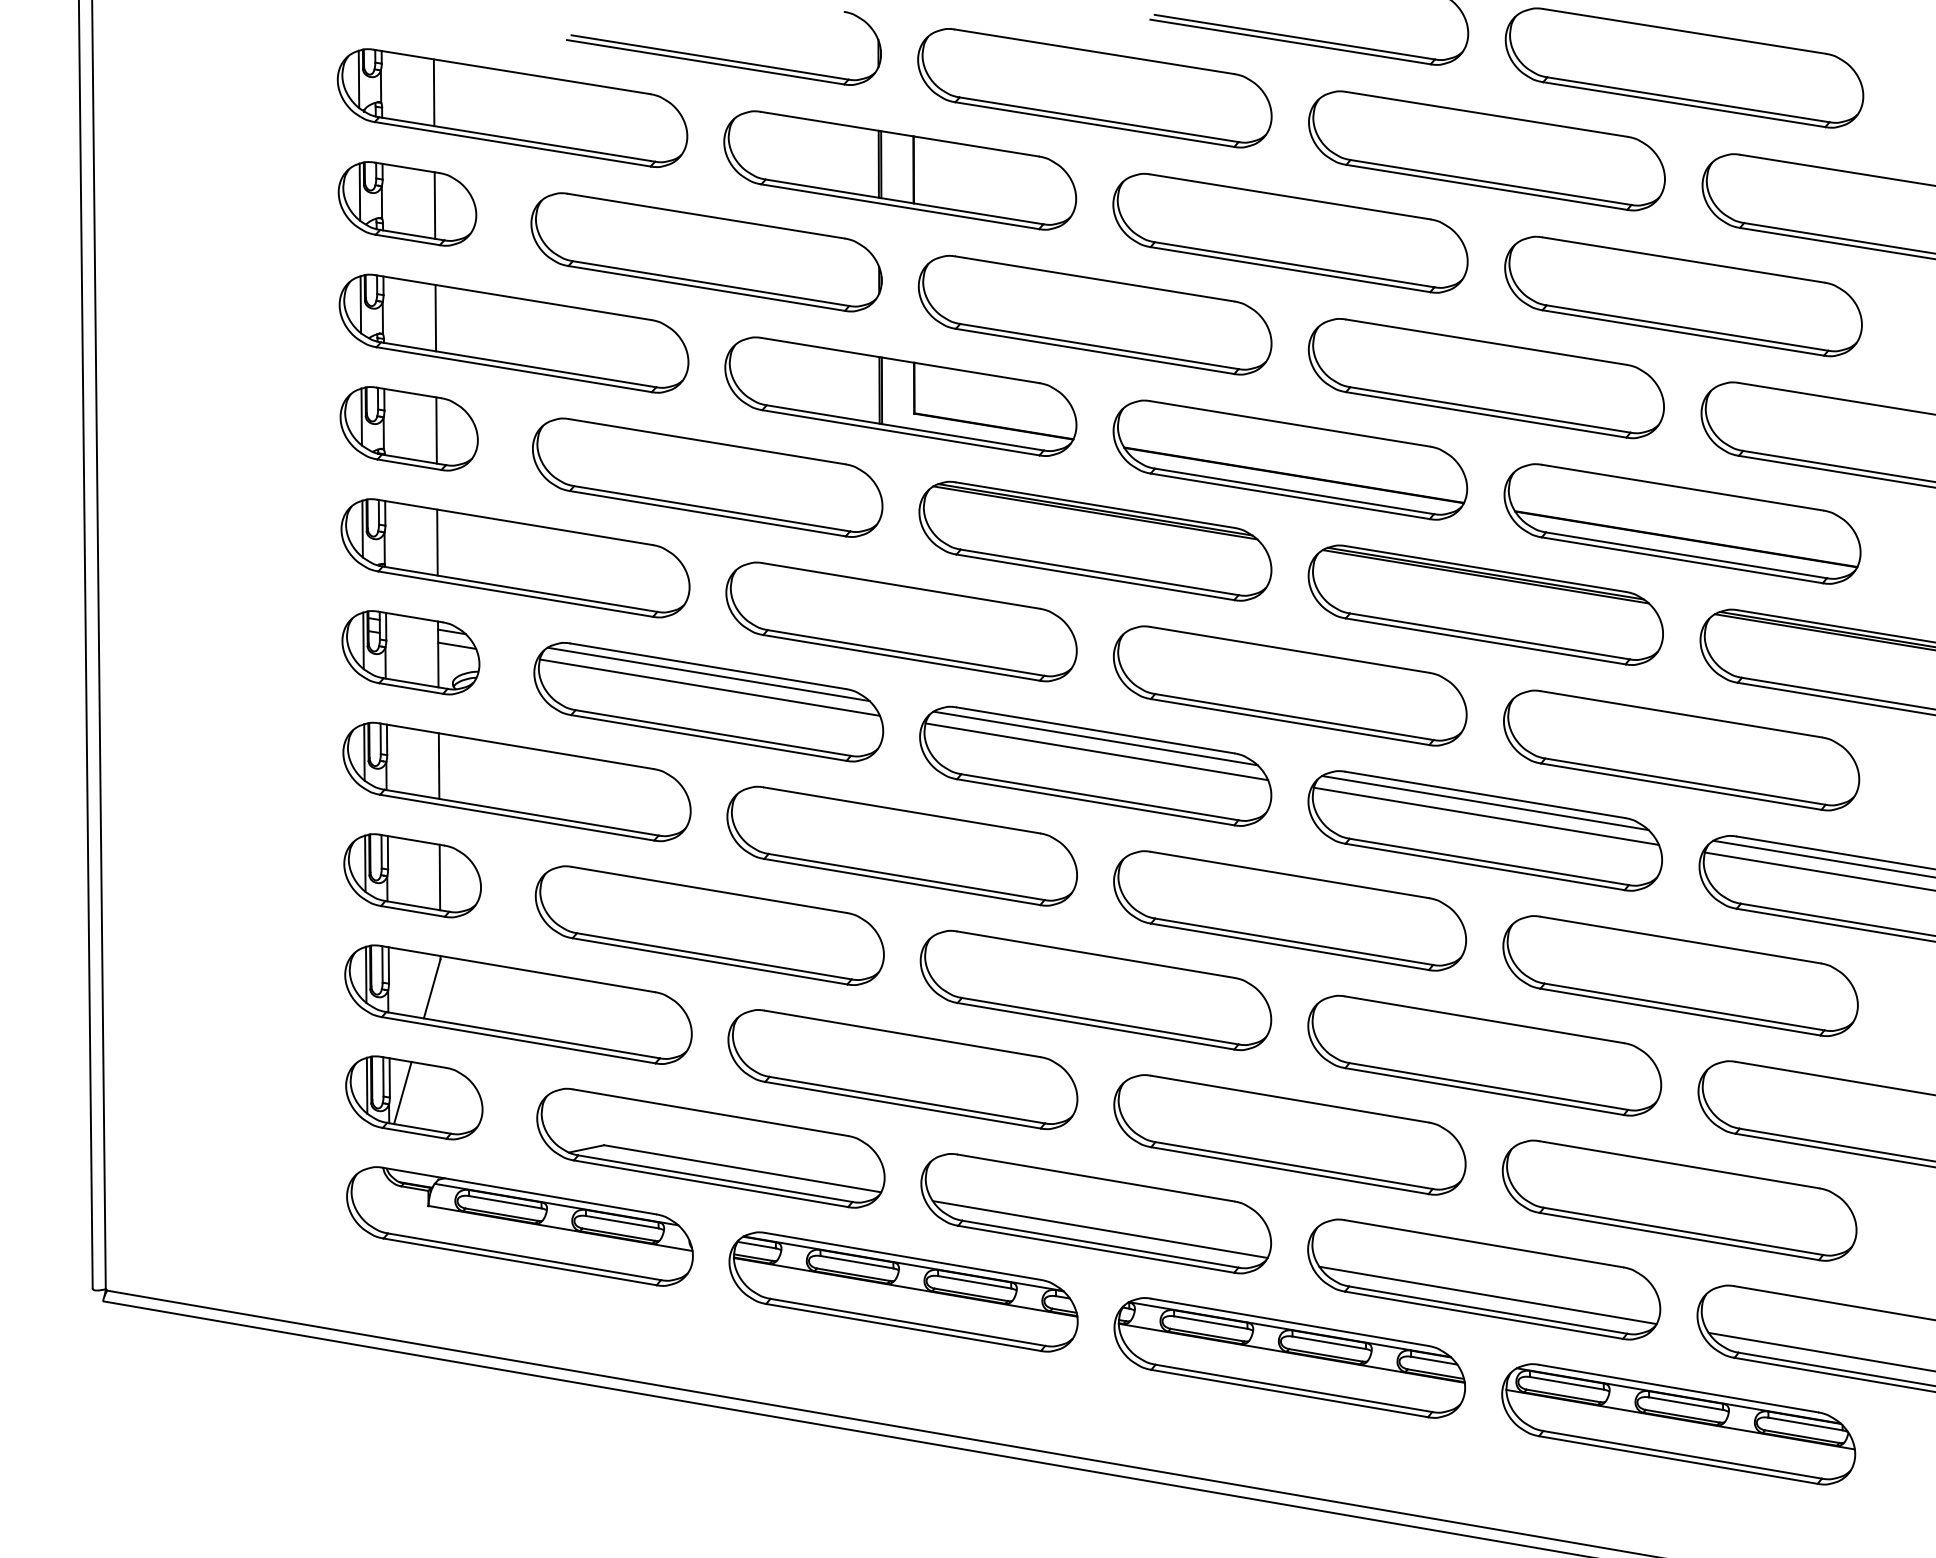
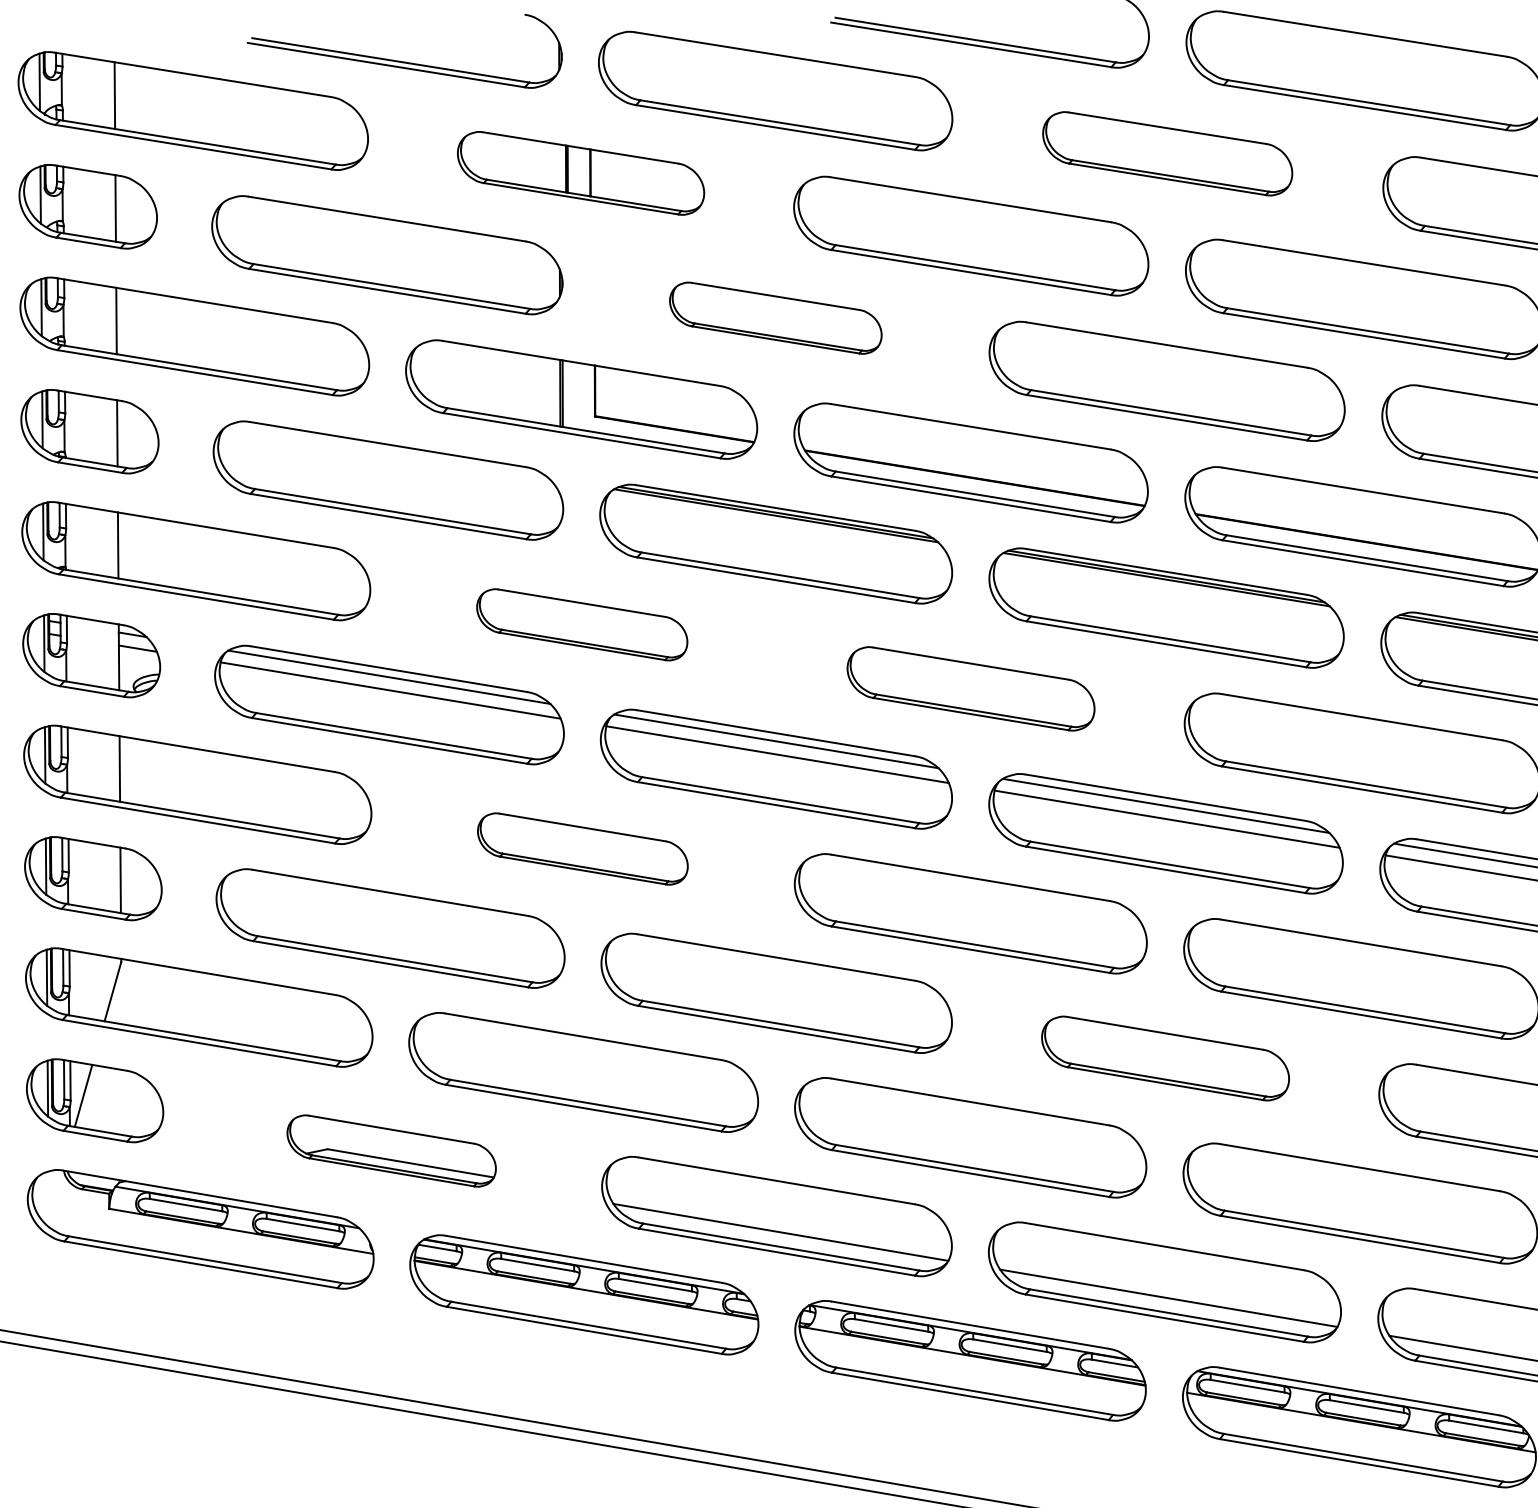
part: (1486, 150) -> (1167, 153), size x0.7
part: (900, 170) -> (581, 173), size x0.7
part: (1094, 315) -> (775, 318), size x0.6
part: (901, 621) -> (582, 624), size x0.6
part: (1290, 685) -> (971, 688), size x0.7
part: (901, 845) -> (582, 848), size x0.6
part: (1484, 1055) -> (1165, 1058), size x0.7
part: (710, 1147) -> (391, 1150), size x0.6

